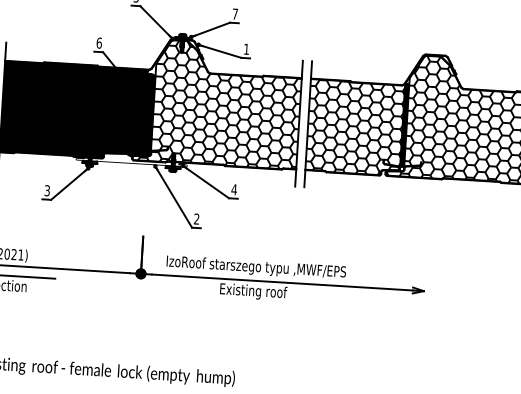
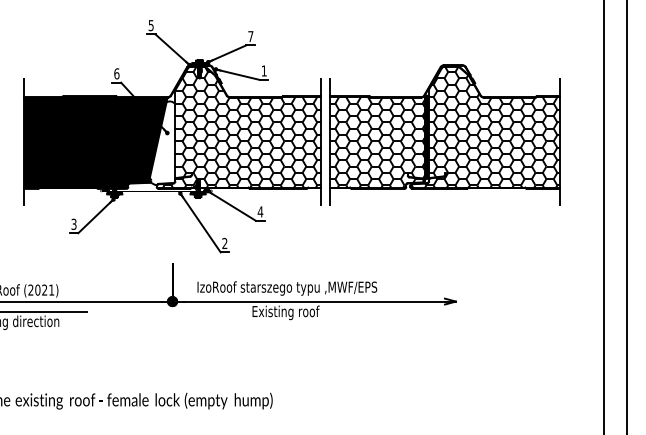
hatch: (140, 115) -> (162, 143), removed

